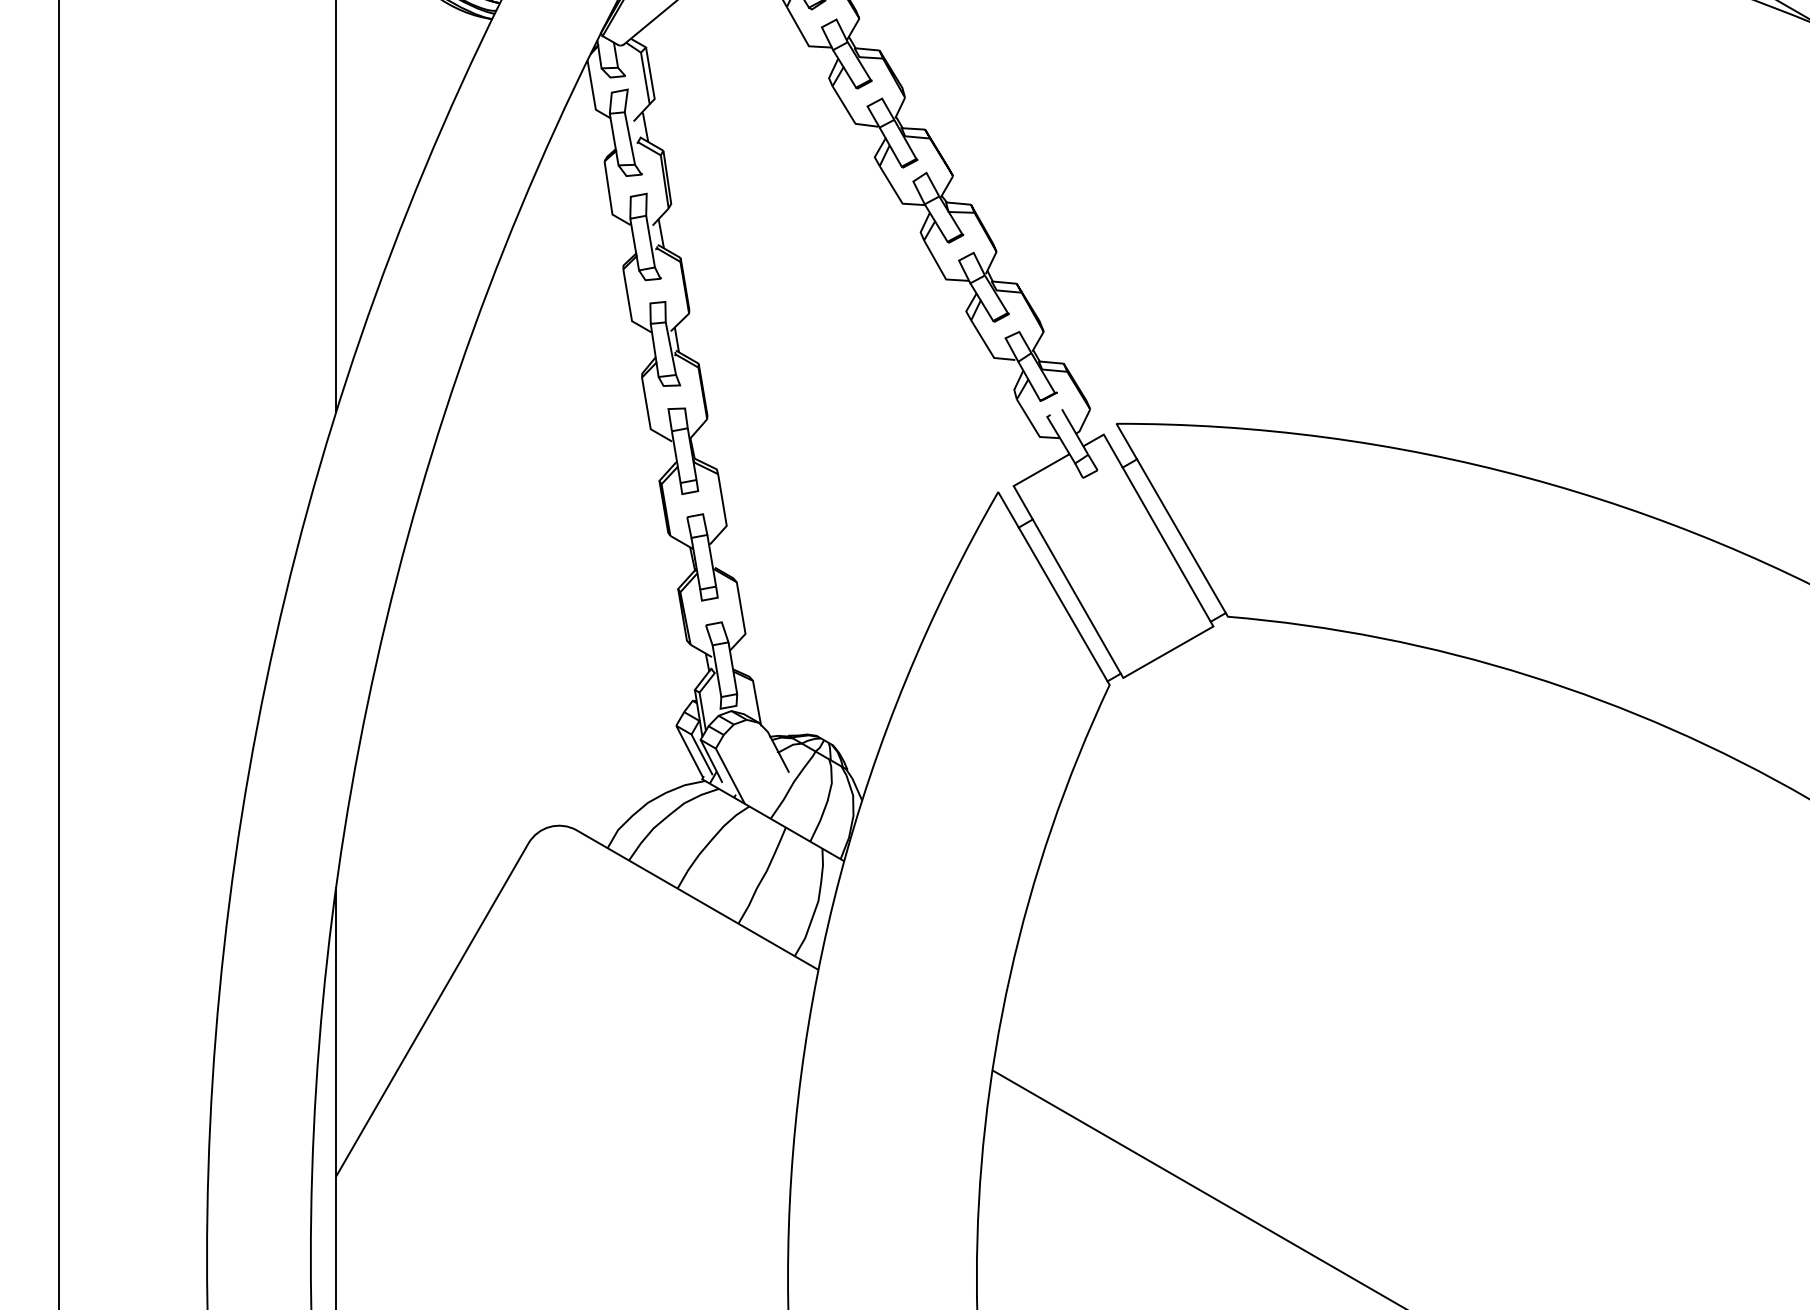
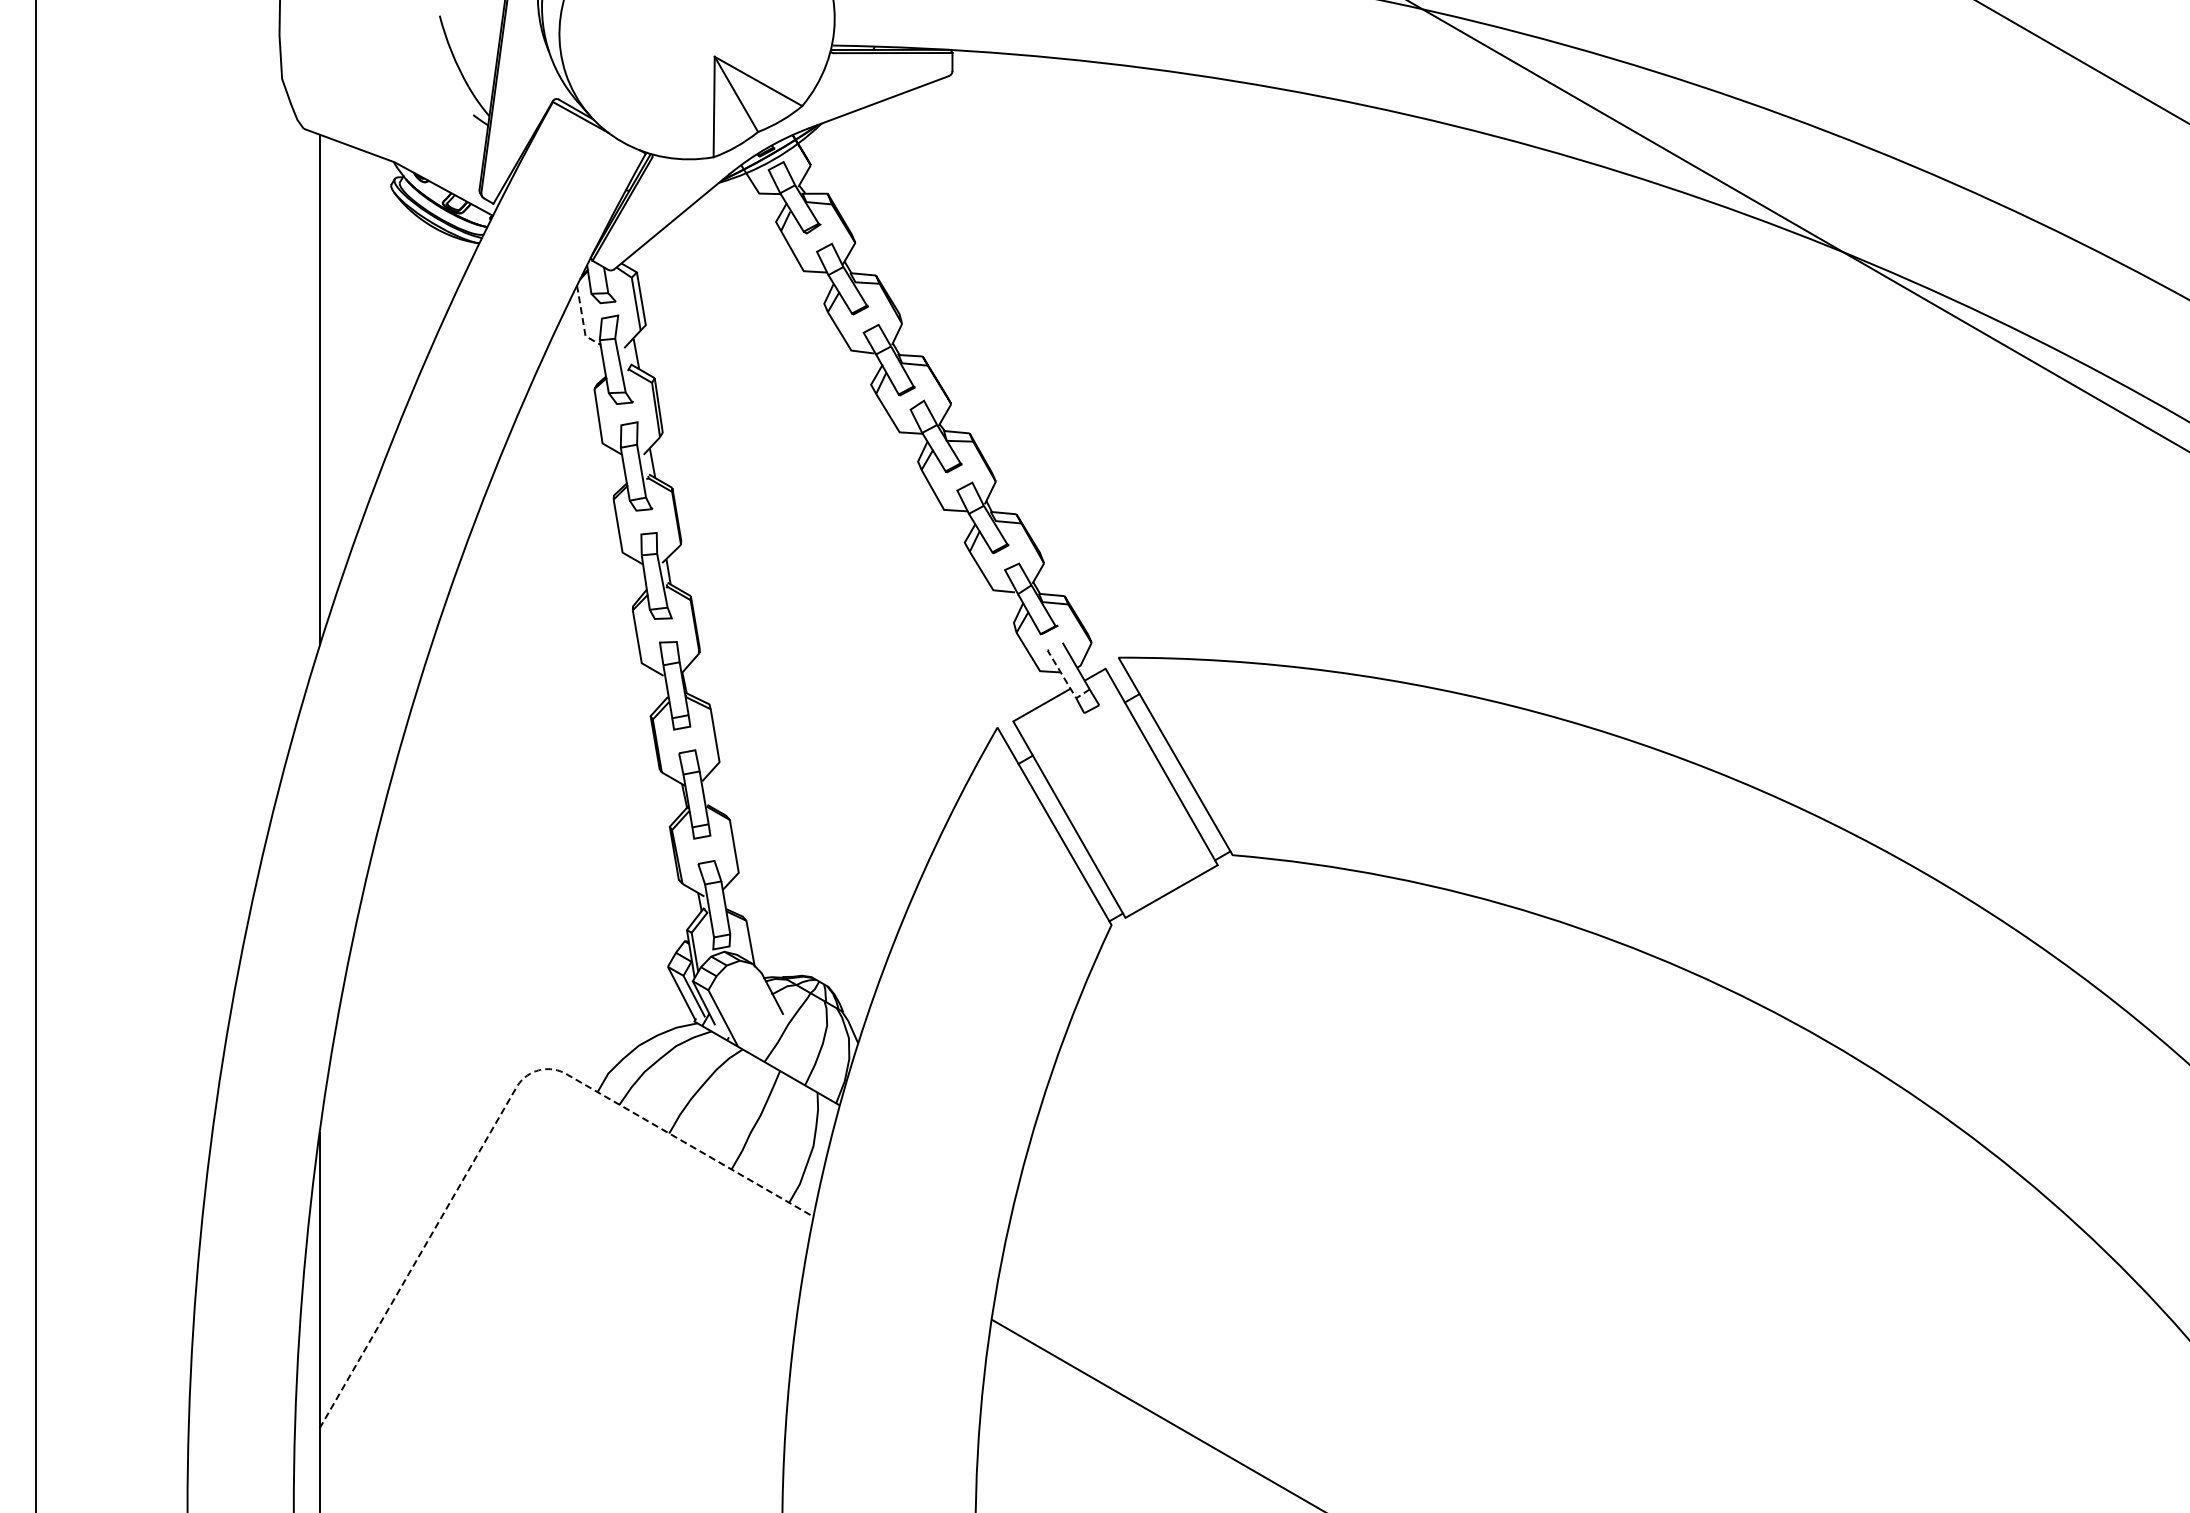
line: (592, 94) -> (582, 320), solid -> dashed
line: (1064, 445) -> (1065, 679), solid -> dashed
line: (522, 854) -> (510, 1098), solid -> dashed

